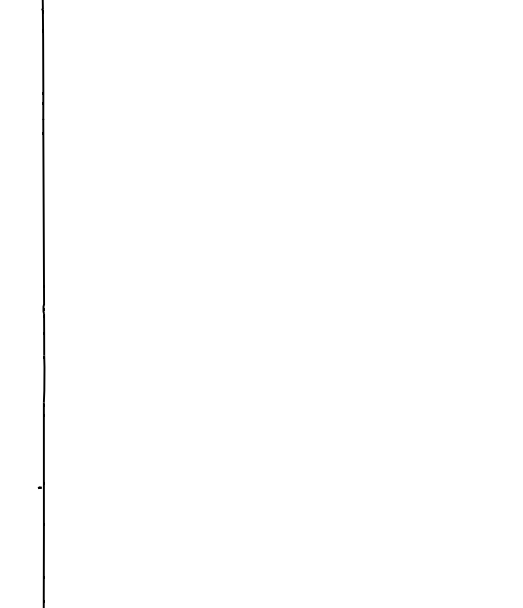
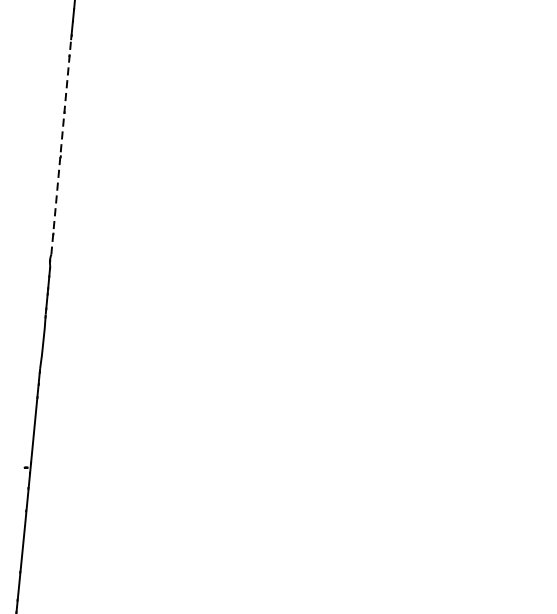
line: (43, 211) -> (61, 146), solid -> dashed

